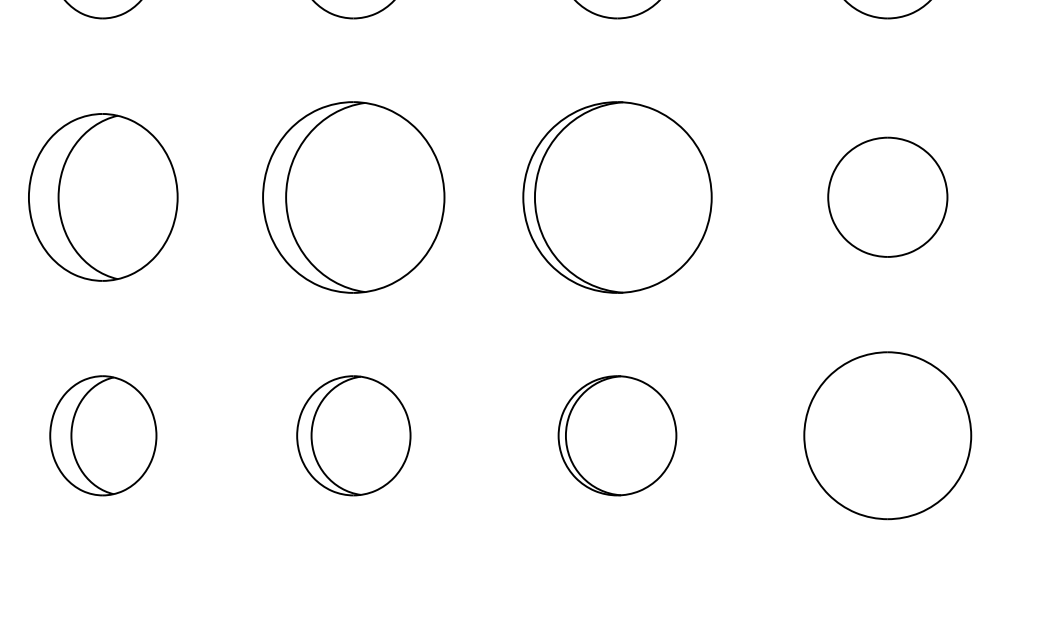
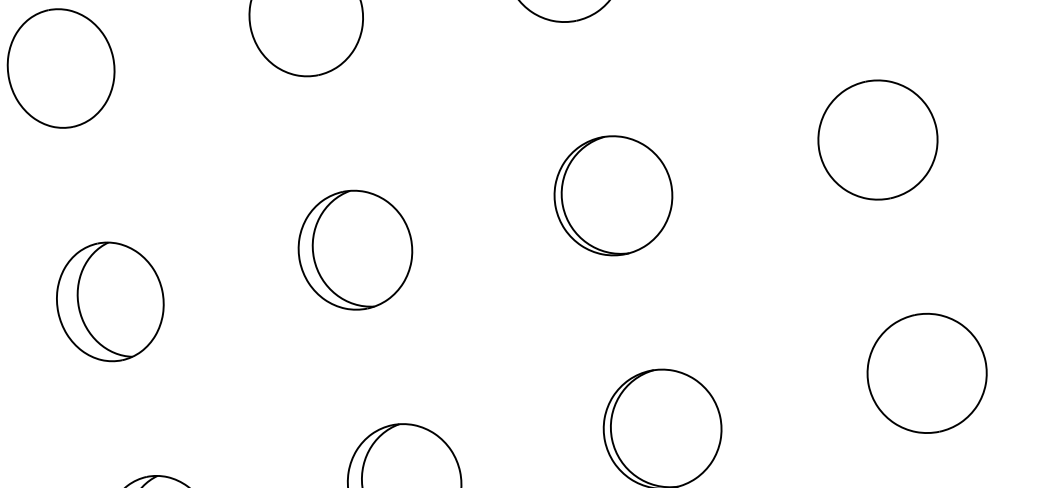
part: (103, 196) -> (110, 300), size x0.71
part: (353, 196) -> (354, 249), size x0.62
part: (617, 196) -> (613, 194), size x0.62
part: (887, 435) -> (926, 373), size x0.71

